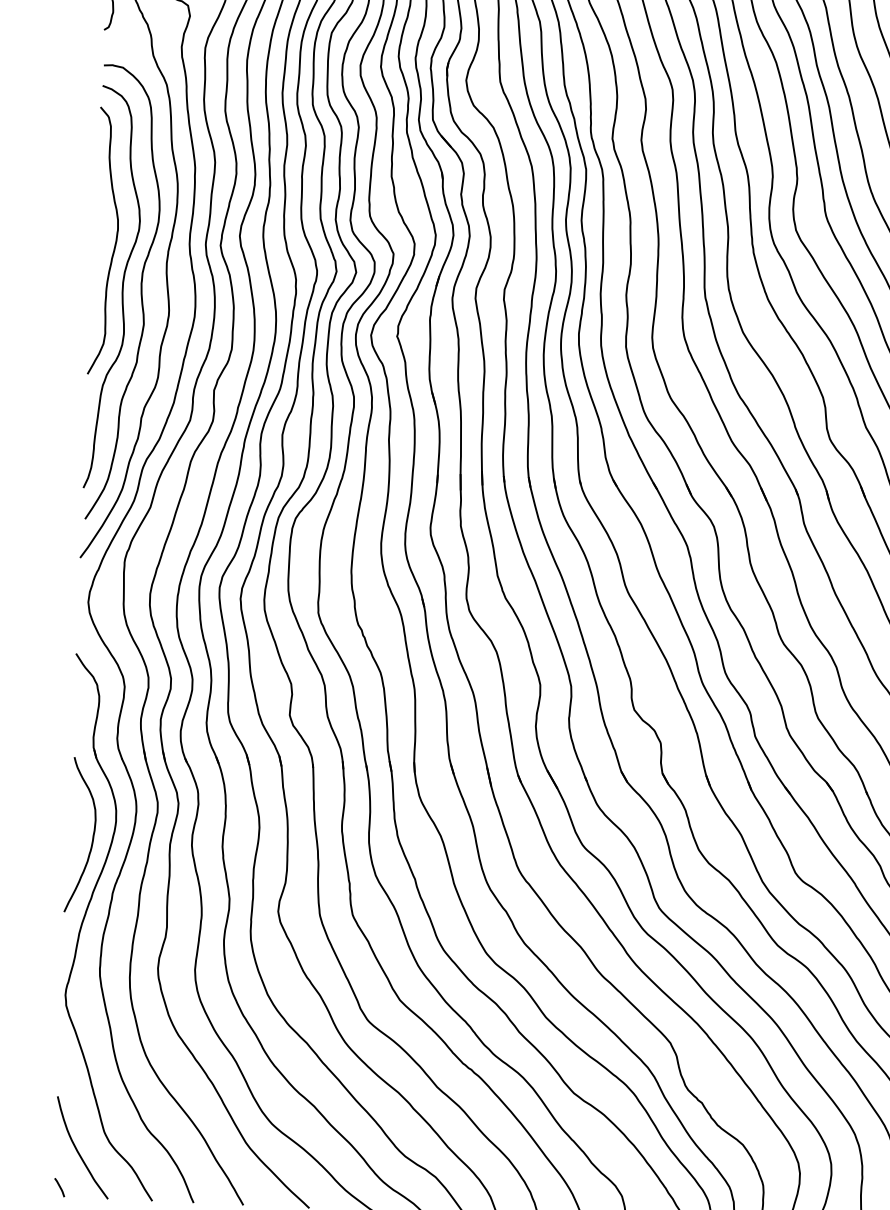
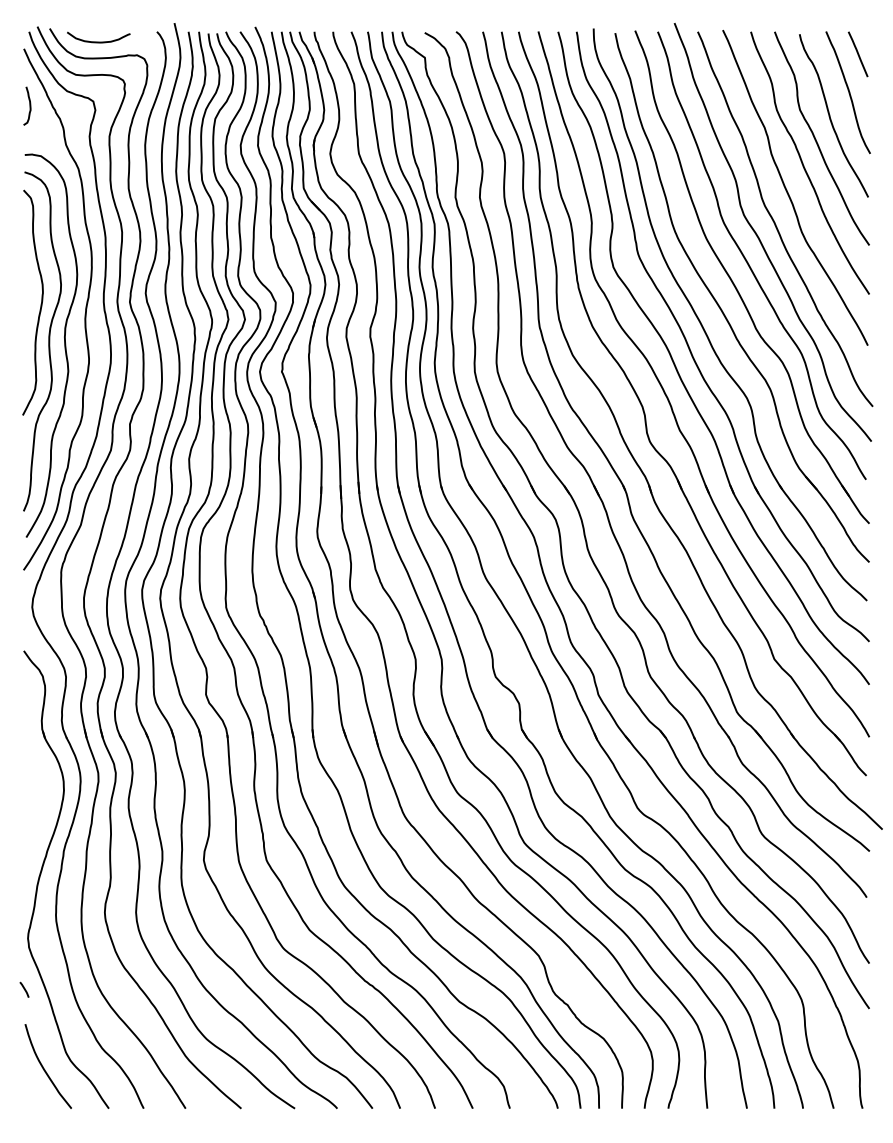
curve: (92, 835) -> (44, 803), removed
line: (59, 1187) -> (24, 989), moved

